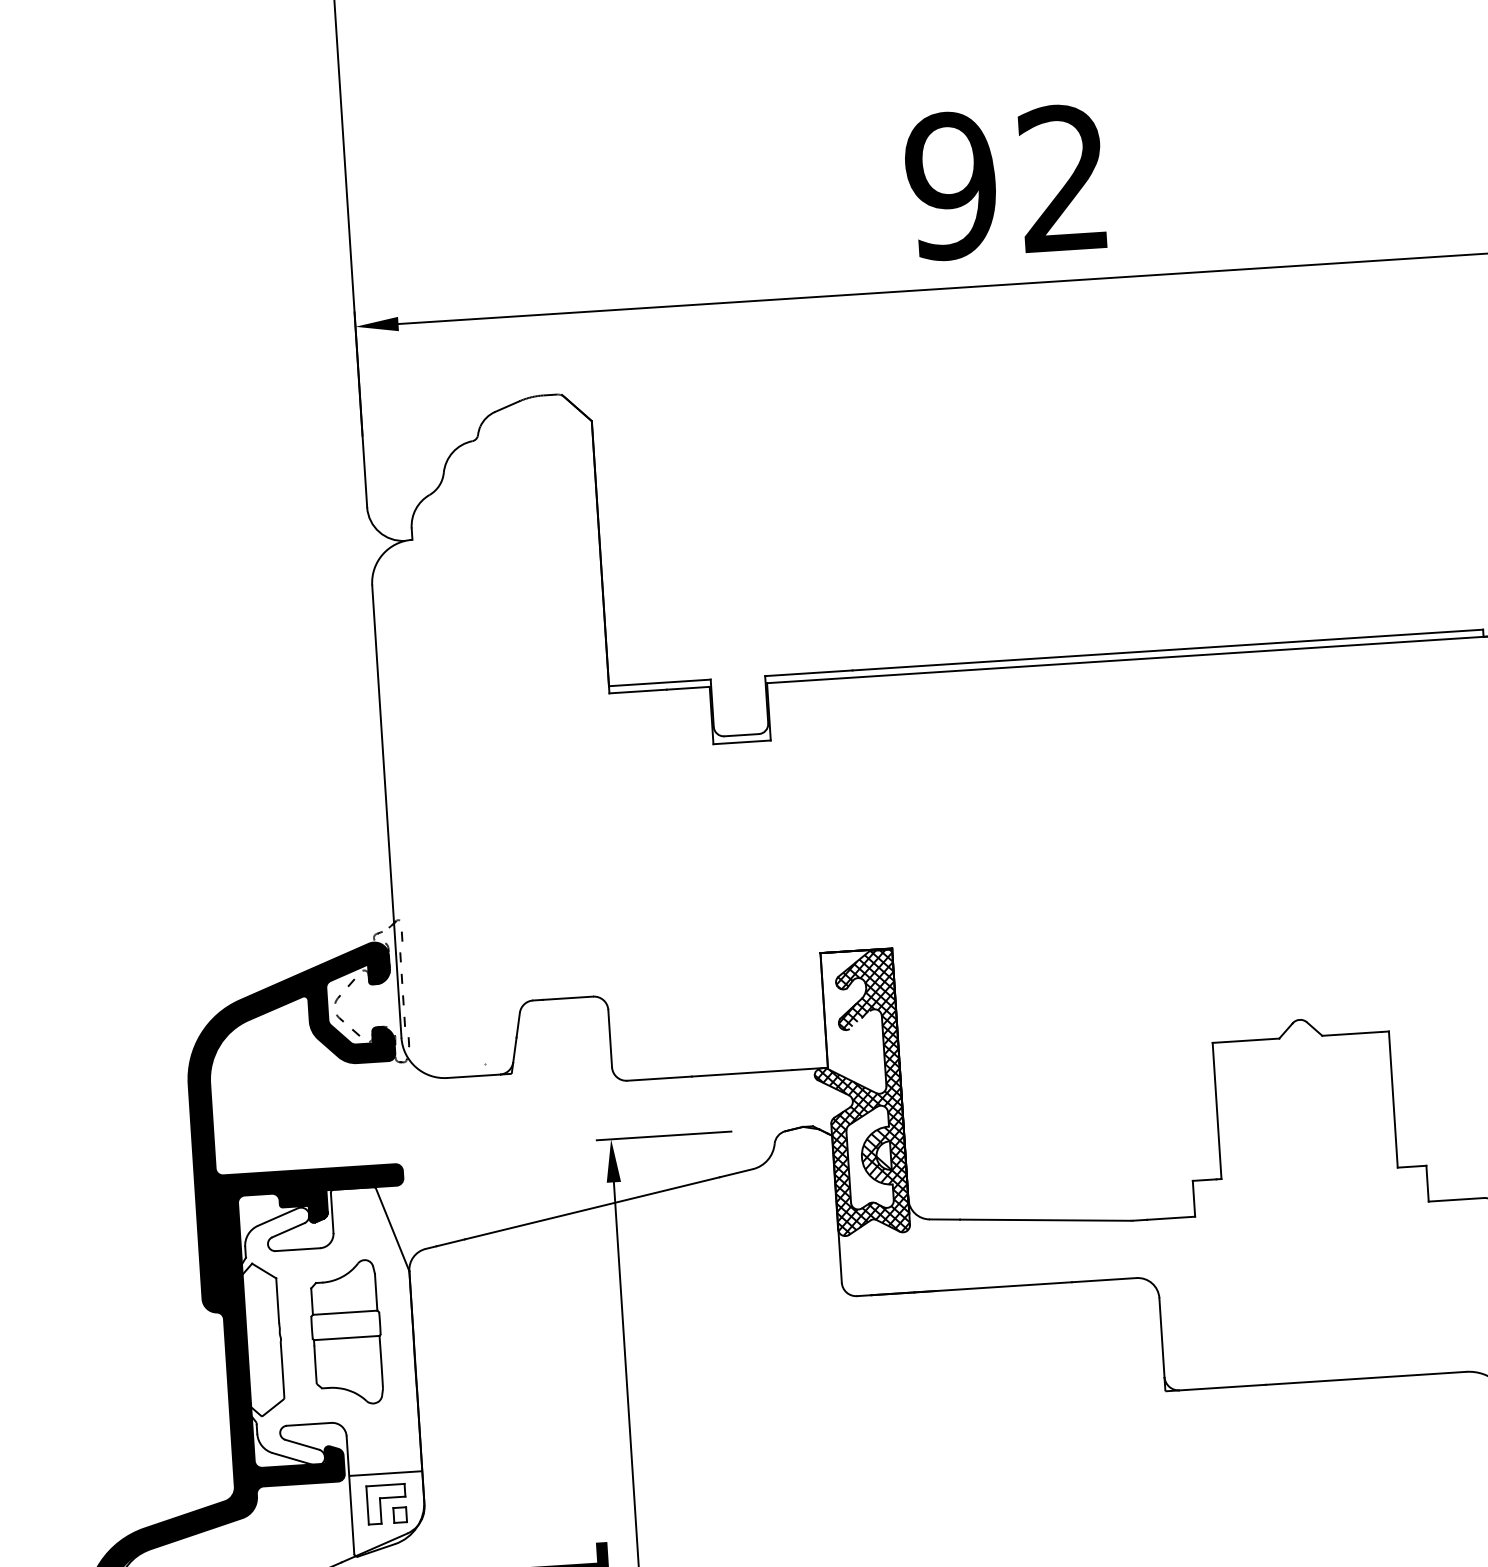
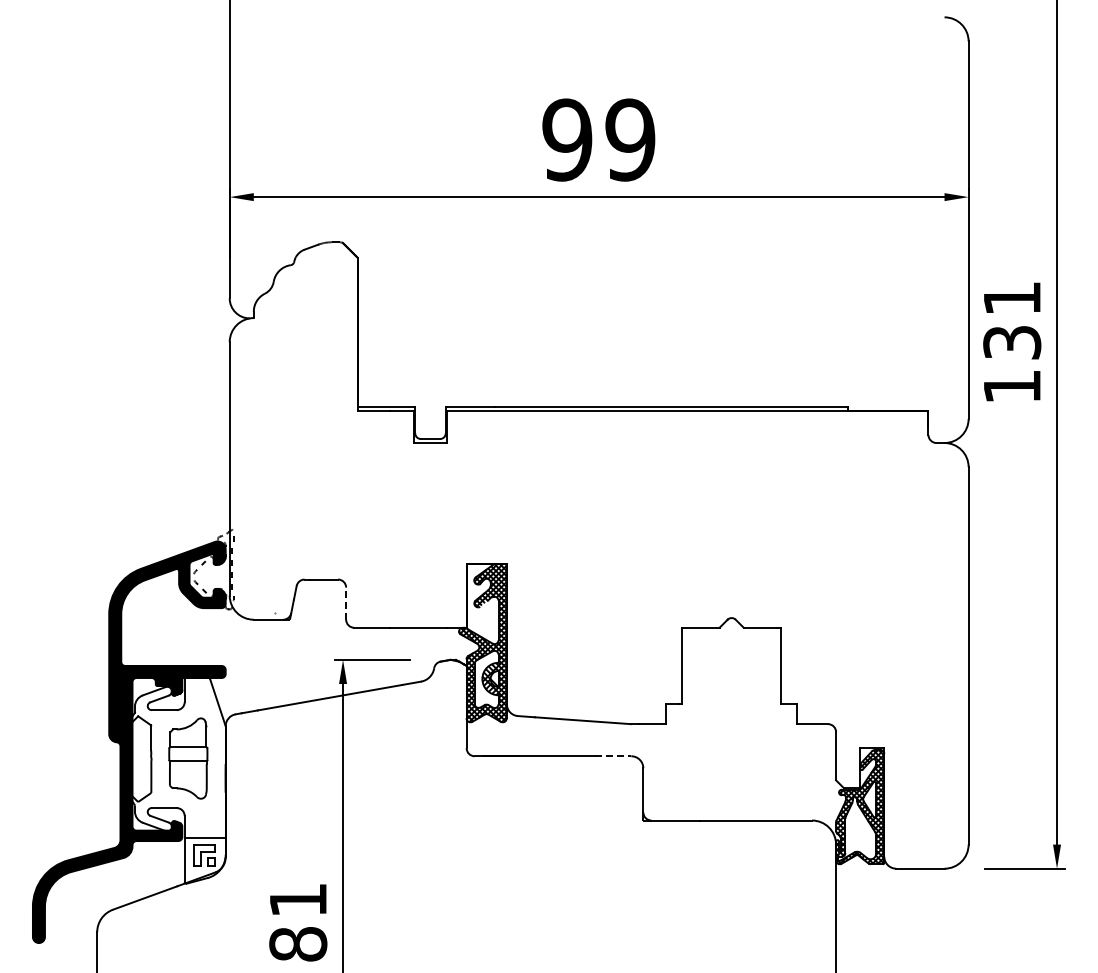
text: (1063, 177) -> (630, 139), 92 -> 99
line: (610, 1038) -> (346, 603), solid -> dashed
line: (1104, 1280) -> (613, 756), solid -> dashed

